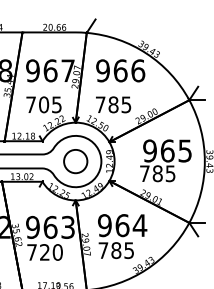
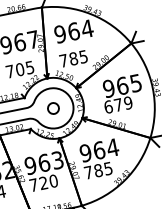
text: (137, 70) -> (86, 28), 966 -> 964
circle: (75, 161) -> (53, 108), size x0.6
text: (157, 173) -> (118, 104), 785 -> 679

